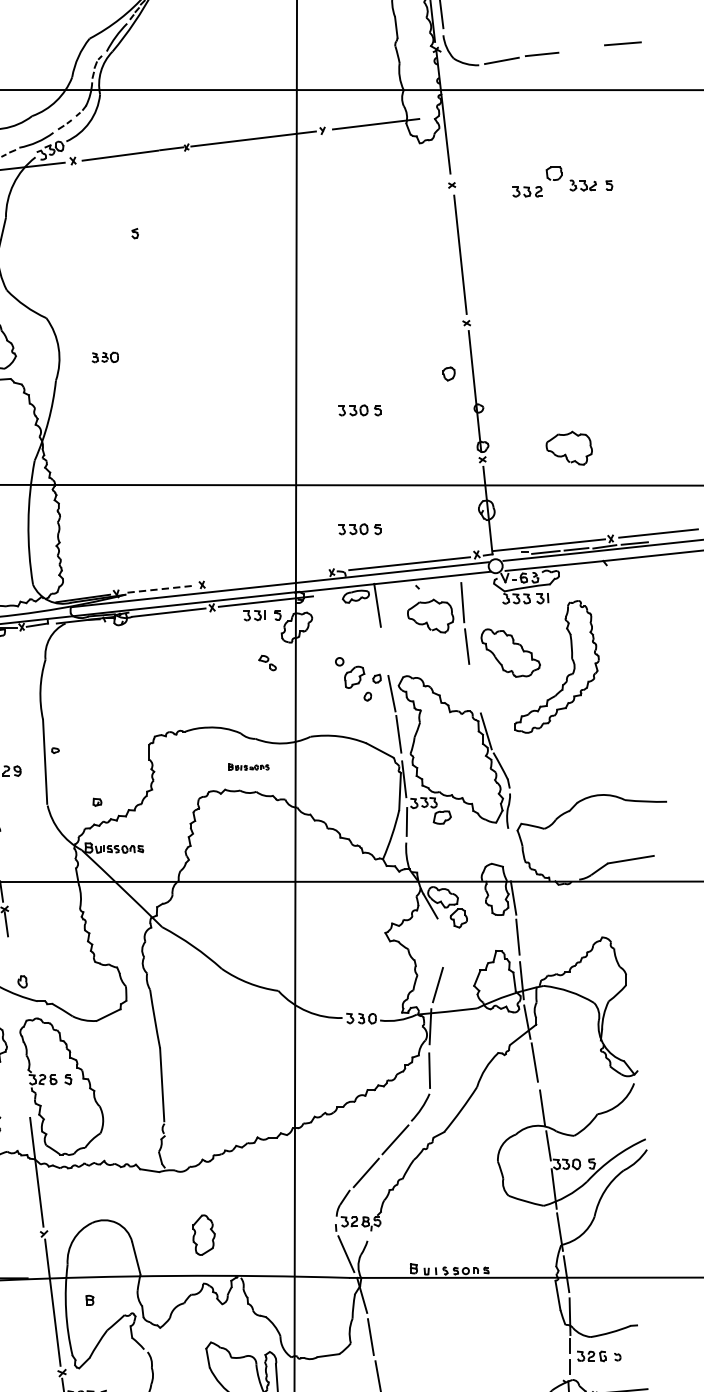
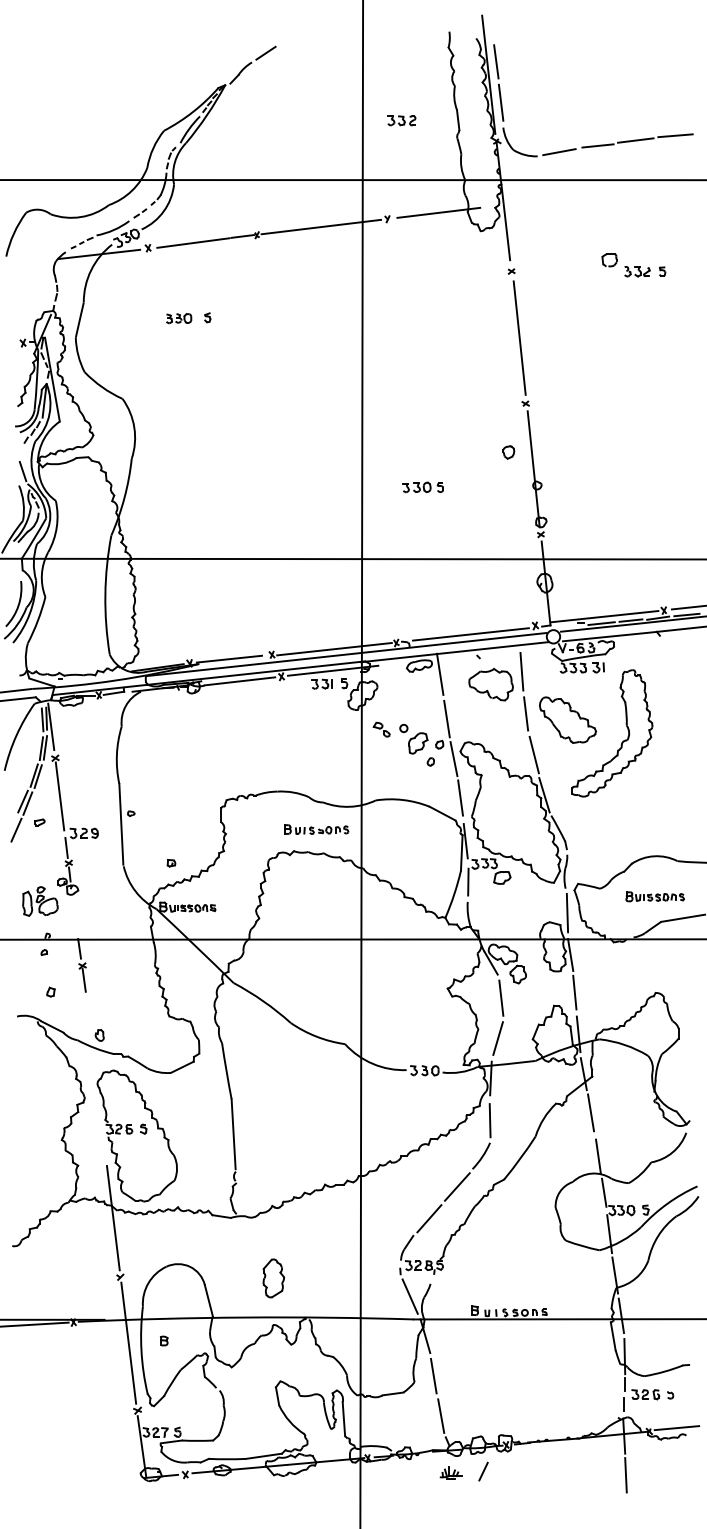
line: (581, 48) -> (635, 140), added
part: (526, 191) -> (401, 120), moved
part: (105, 357) -> (179, 318), moved
part: (568, 448) -> (623, 523), removed
part: (359, 529) -> (422, 601), removed
line: (267, 579) -> (334, 649), added
line: (157, 589) -> (229, 659), dashed -> solid
line: (384, 651) -> (446, 718), added
part: (267, 662) -> (381, 729), moved
line: (474, 688) -> (533, 754), added
part: (248, 767) -> (316, 829), size x1.67
part: (601, 836) -> (654, 896), added
line: (510, 853) -> (567, 912), added
line: (441, 942) -> (501, 997), added

